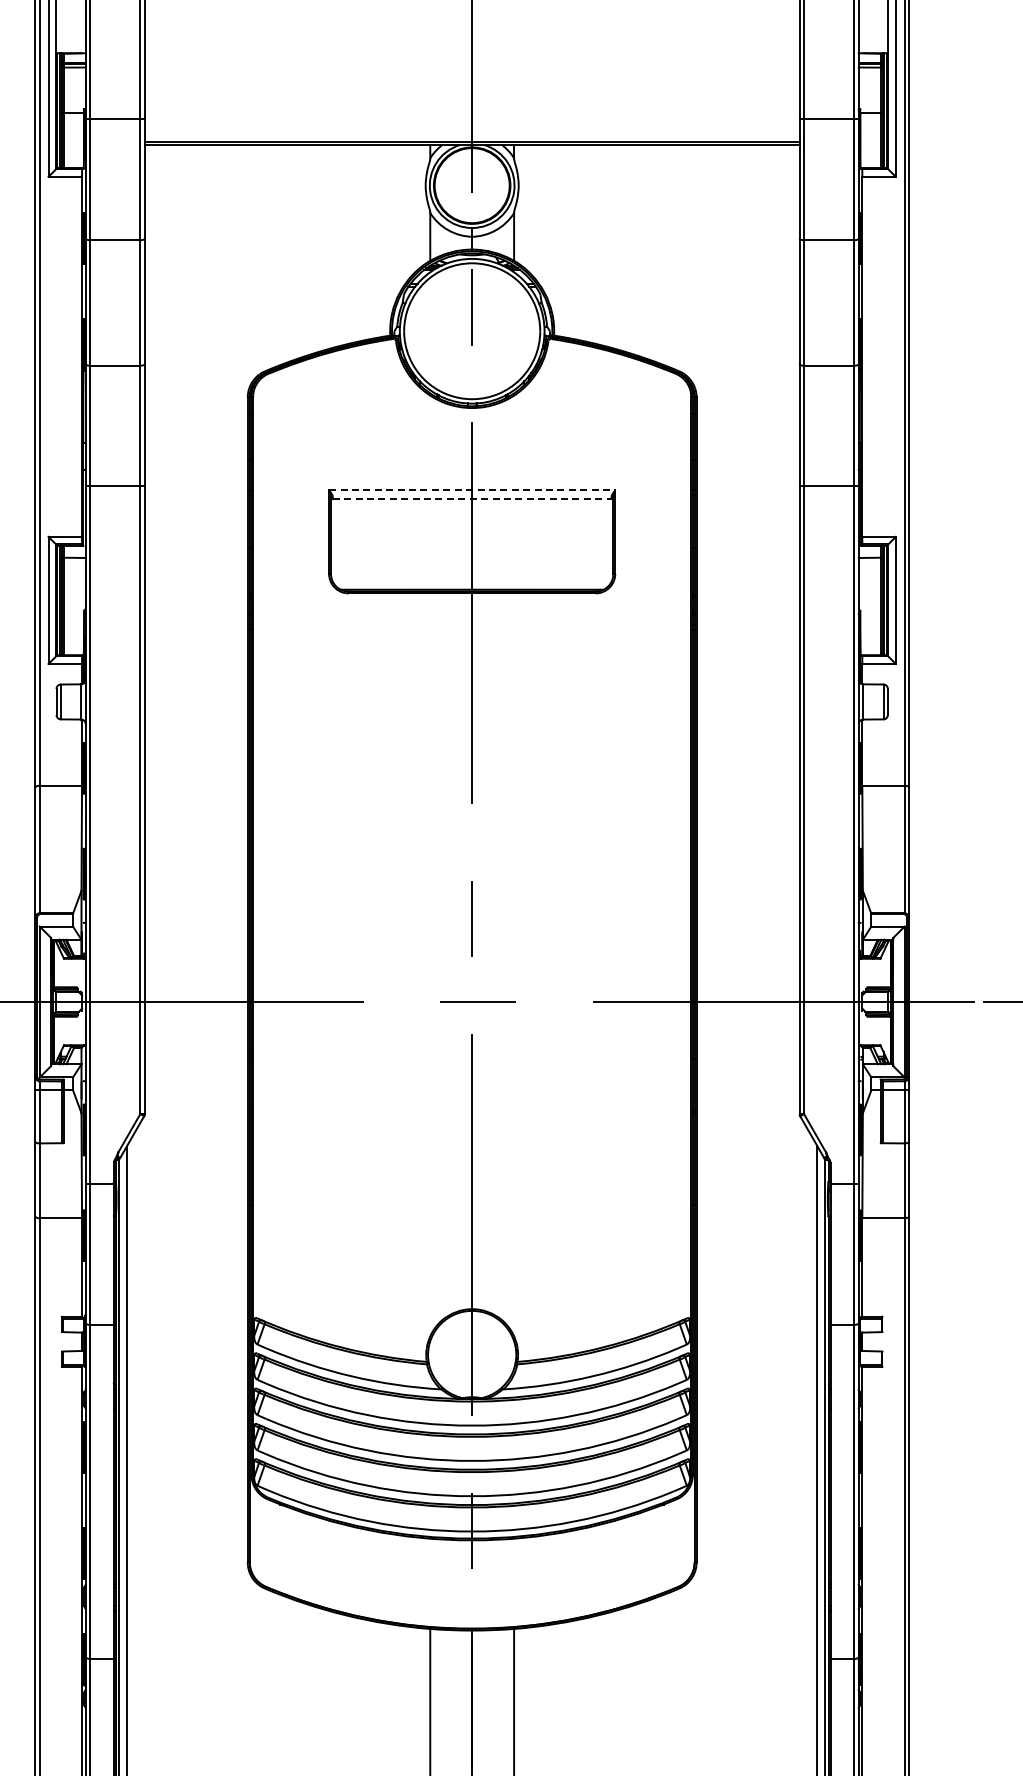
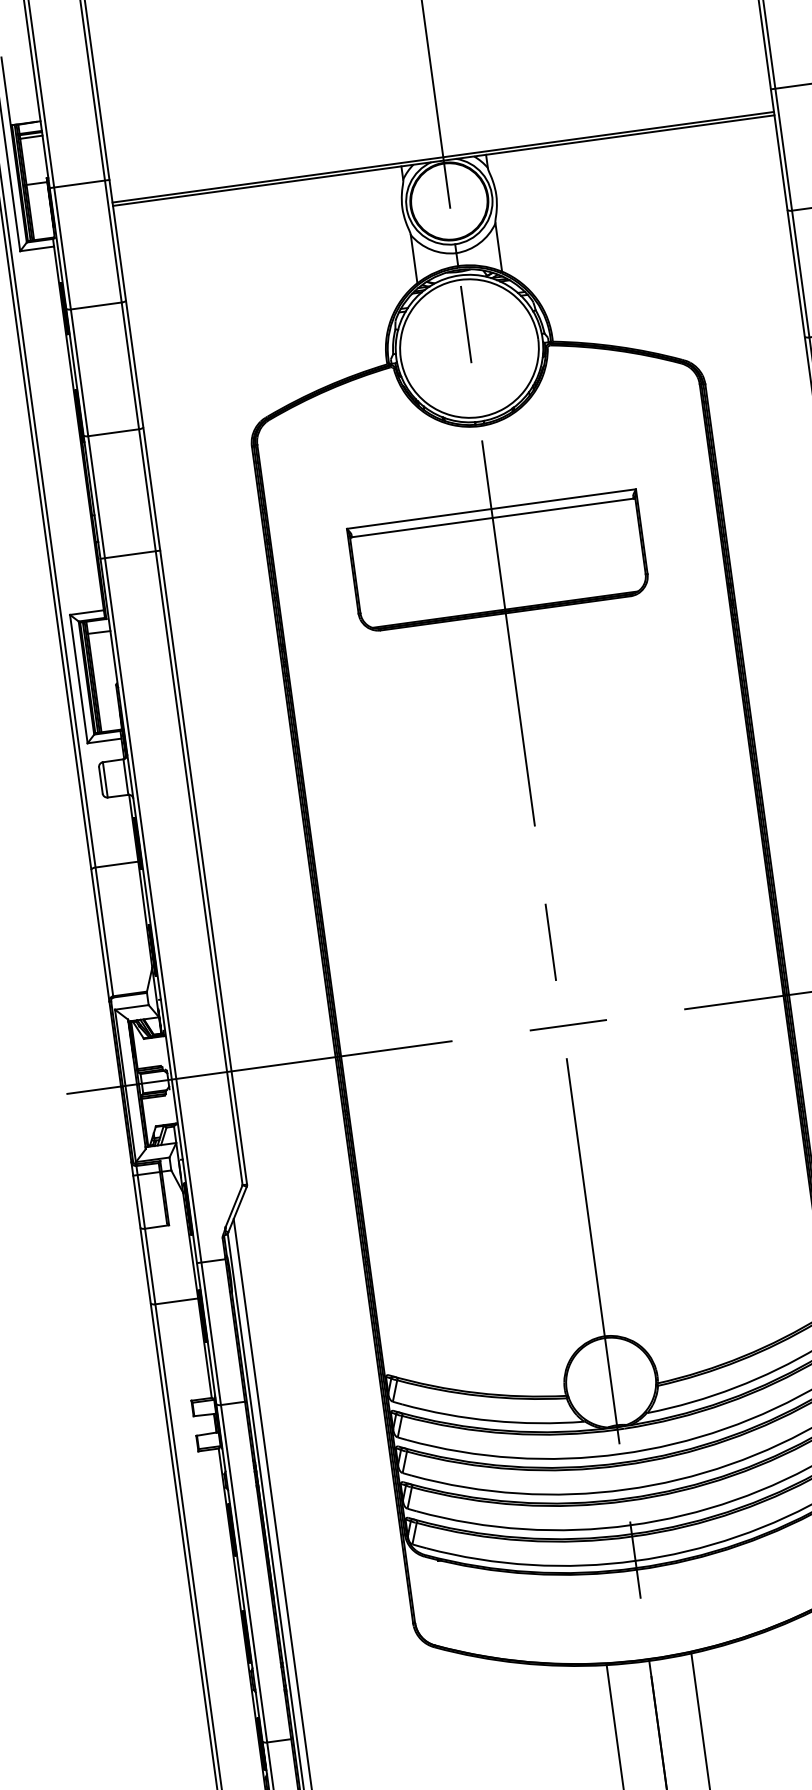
line: (472, 490) -> (491, 509), dashed -> solid
line: (472, 498) -> (492, 517), dashed -> solid

